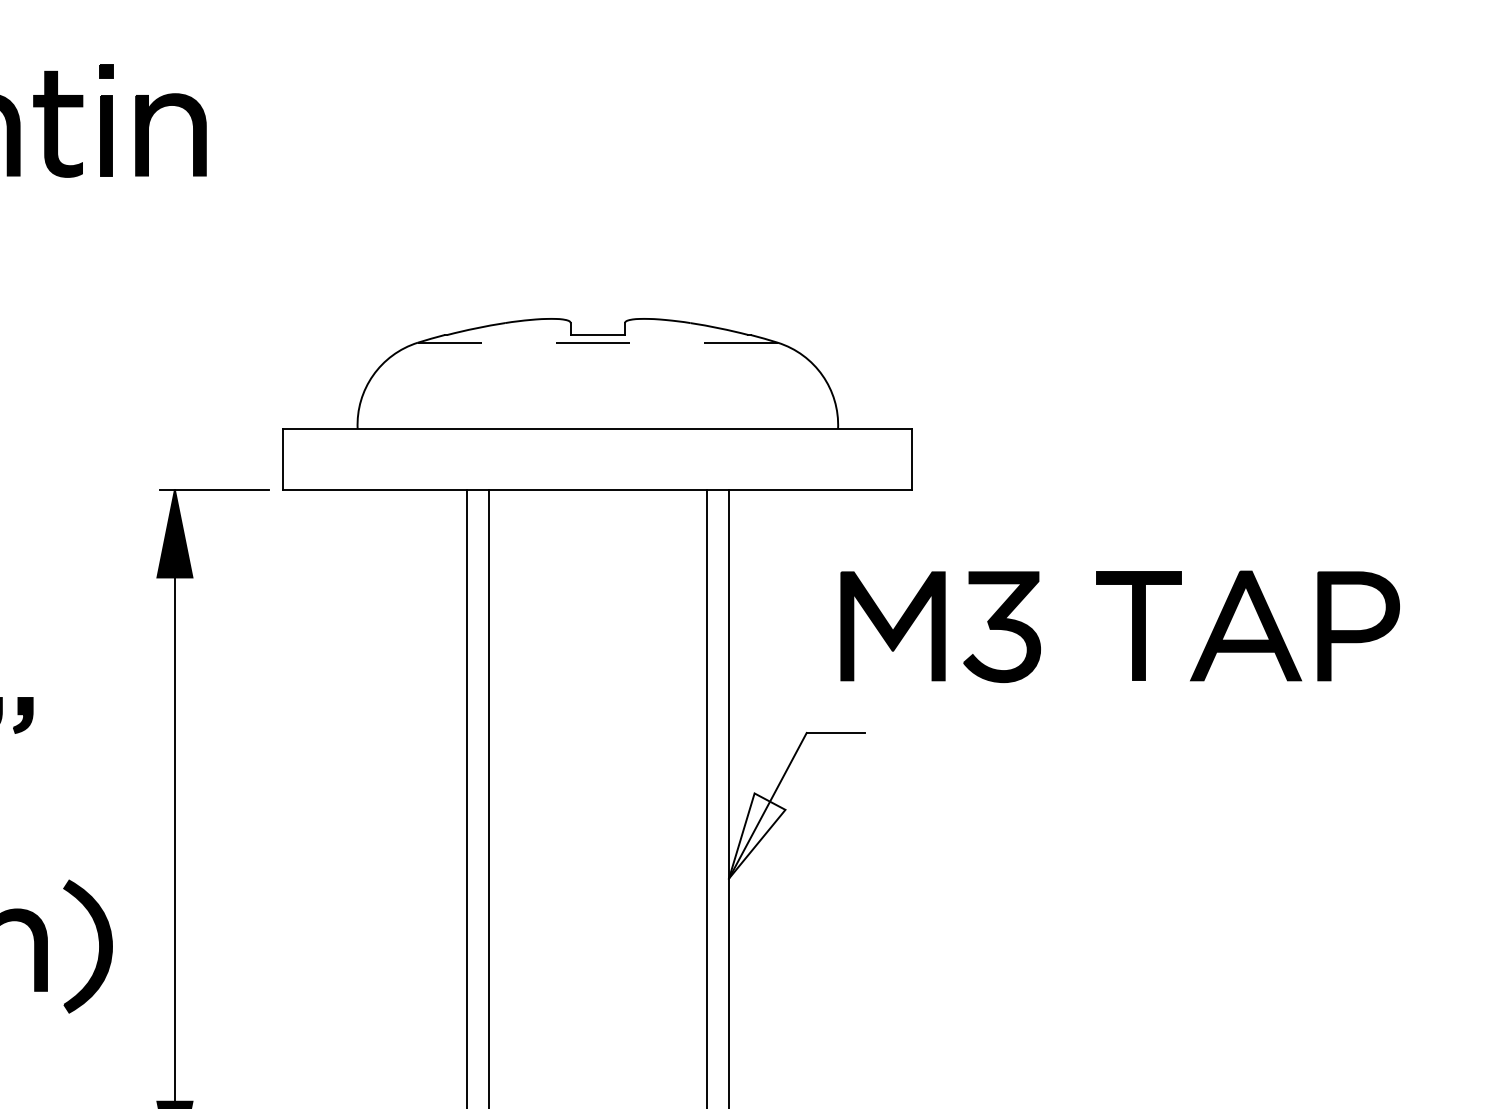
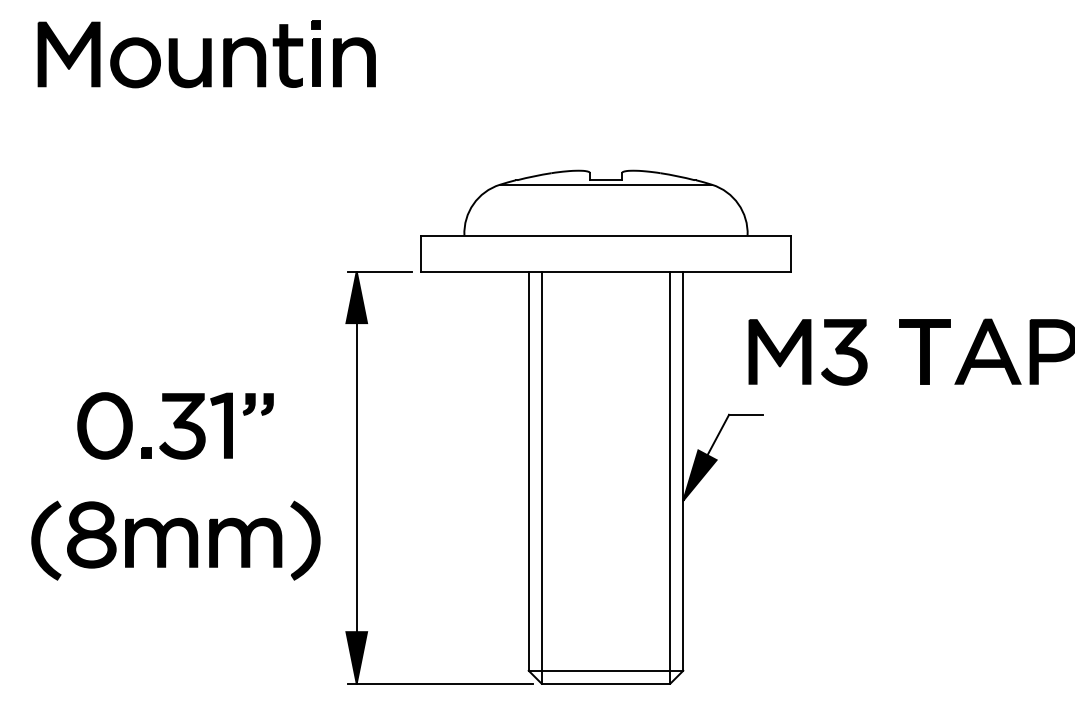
line: (597, 342) -> (605, 184), dashed -> solid
fill: (756, 835) -> (699, 475), added

